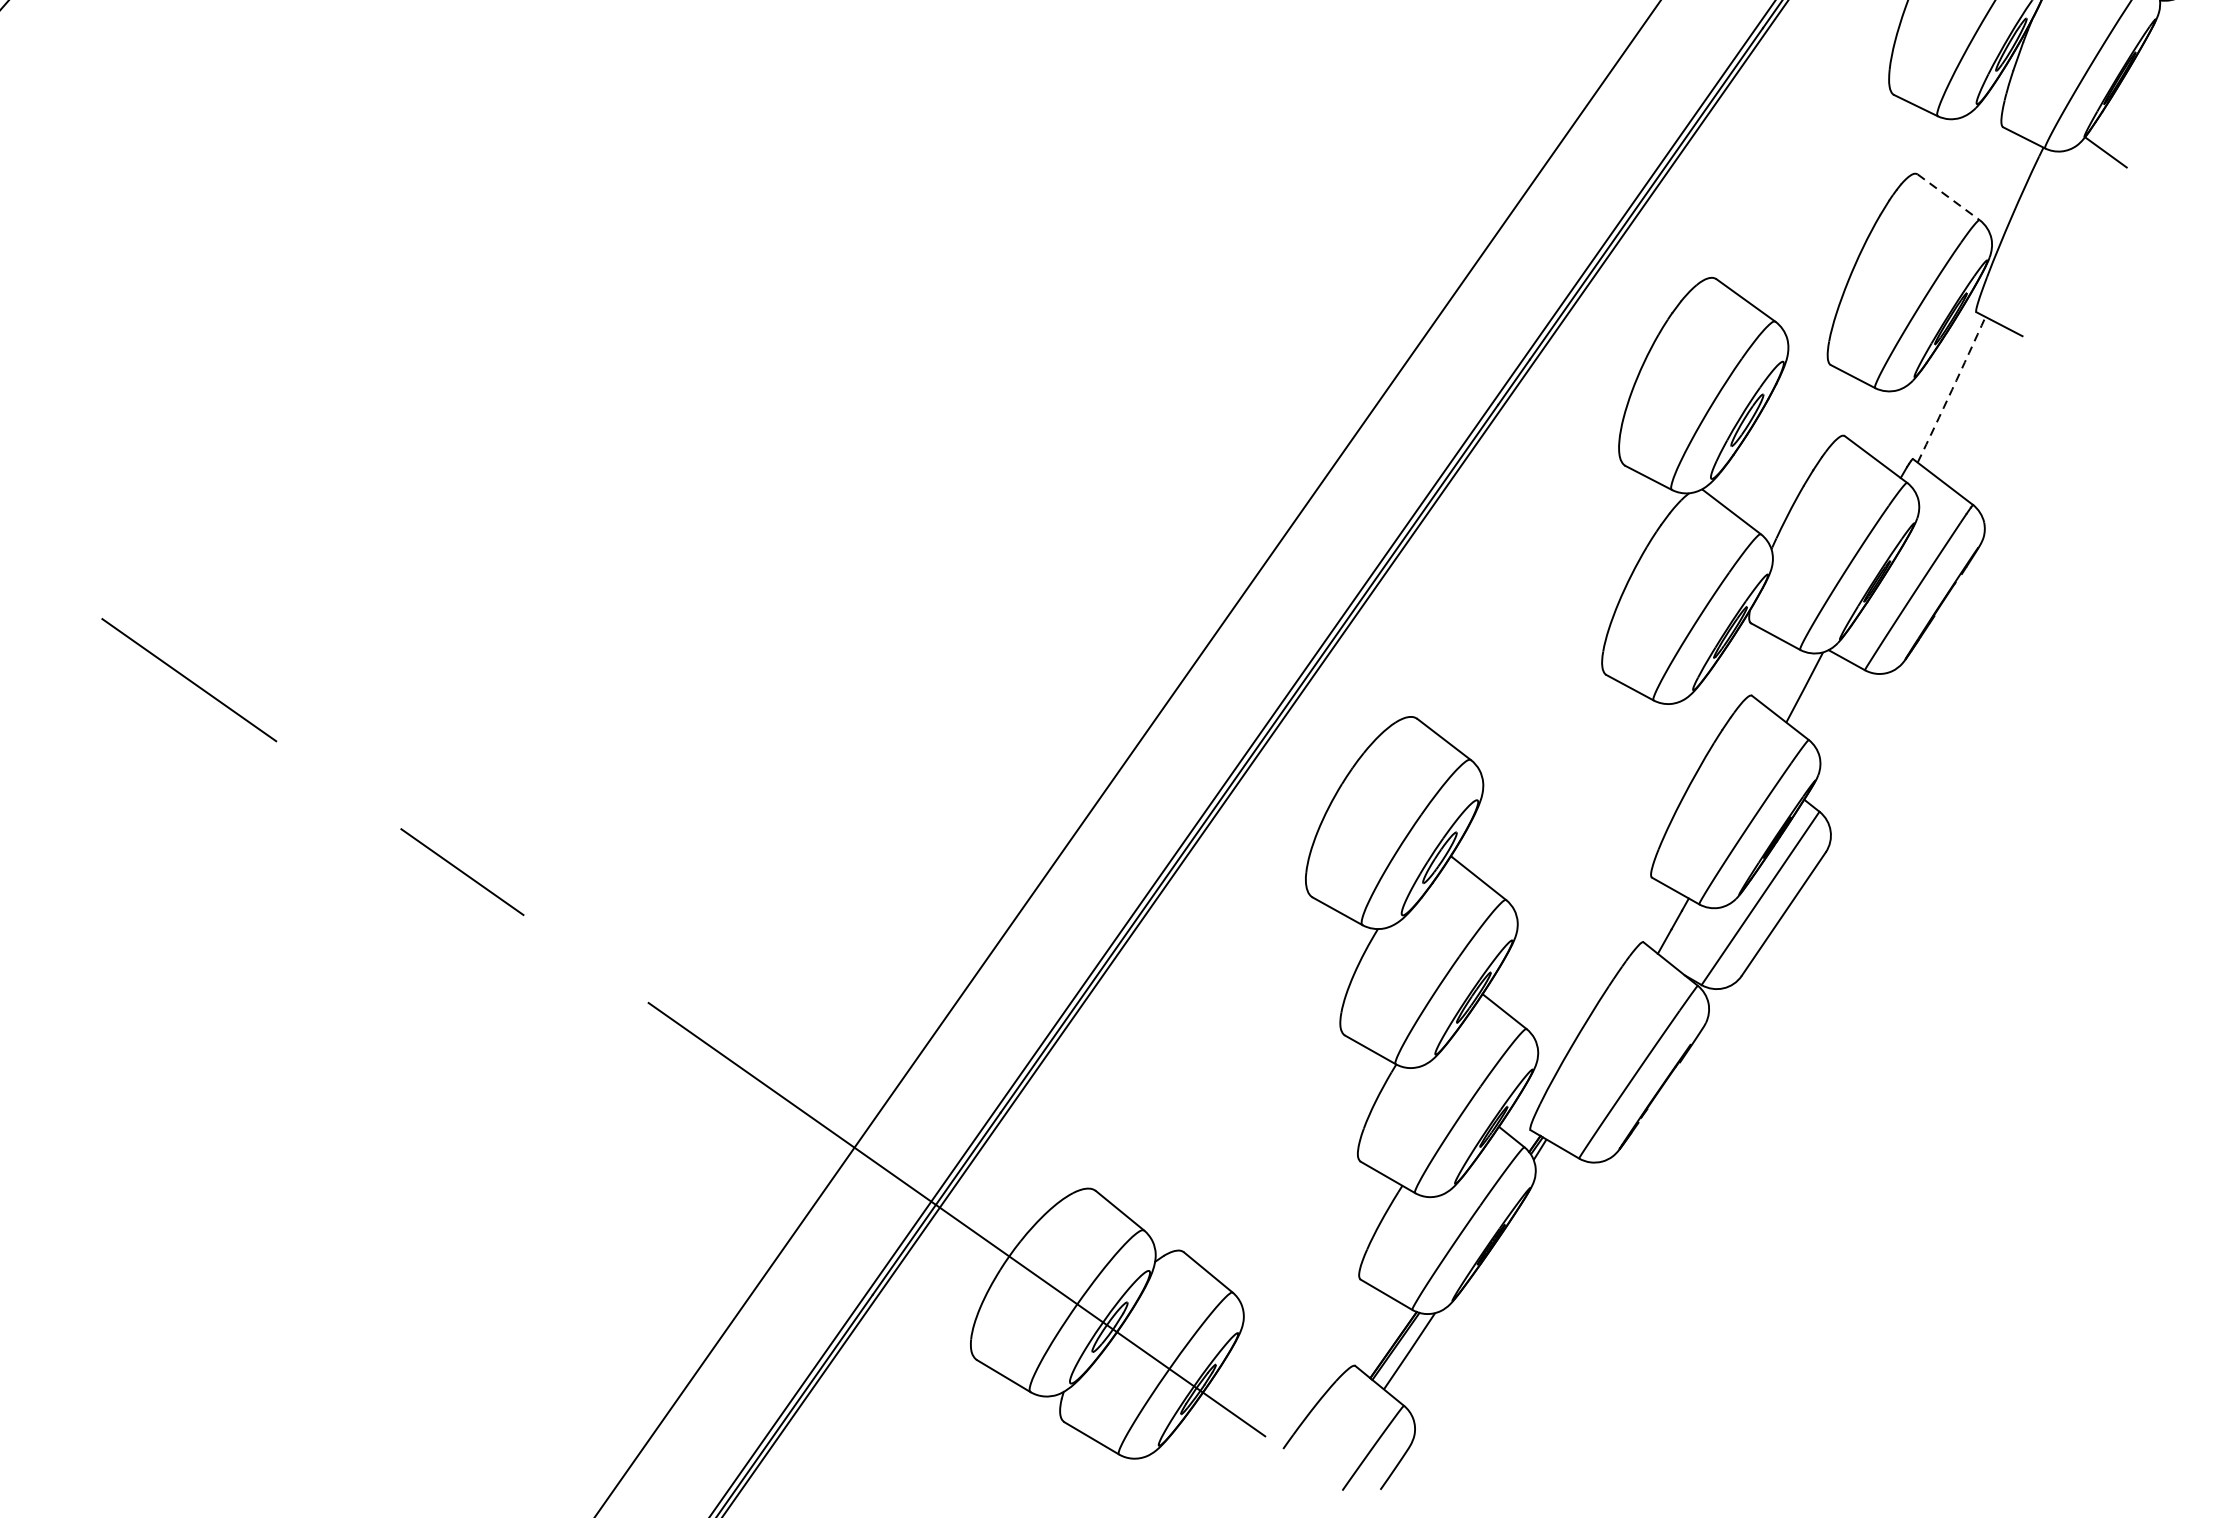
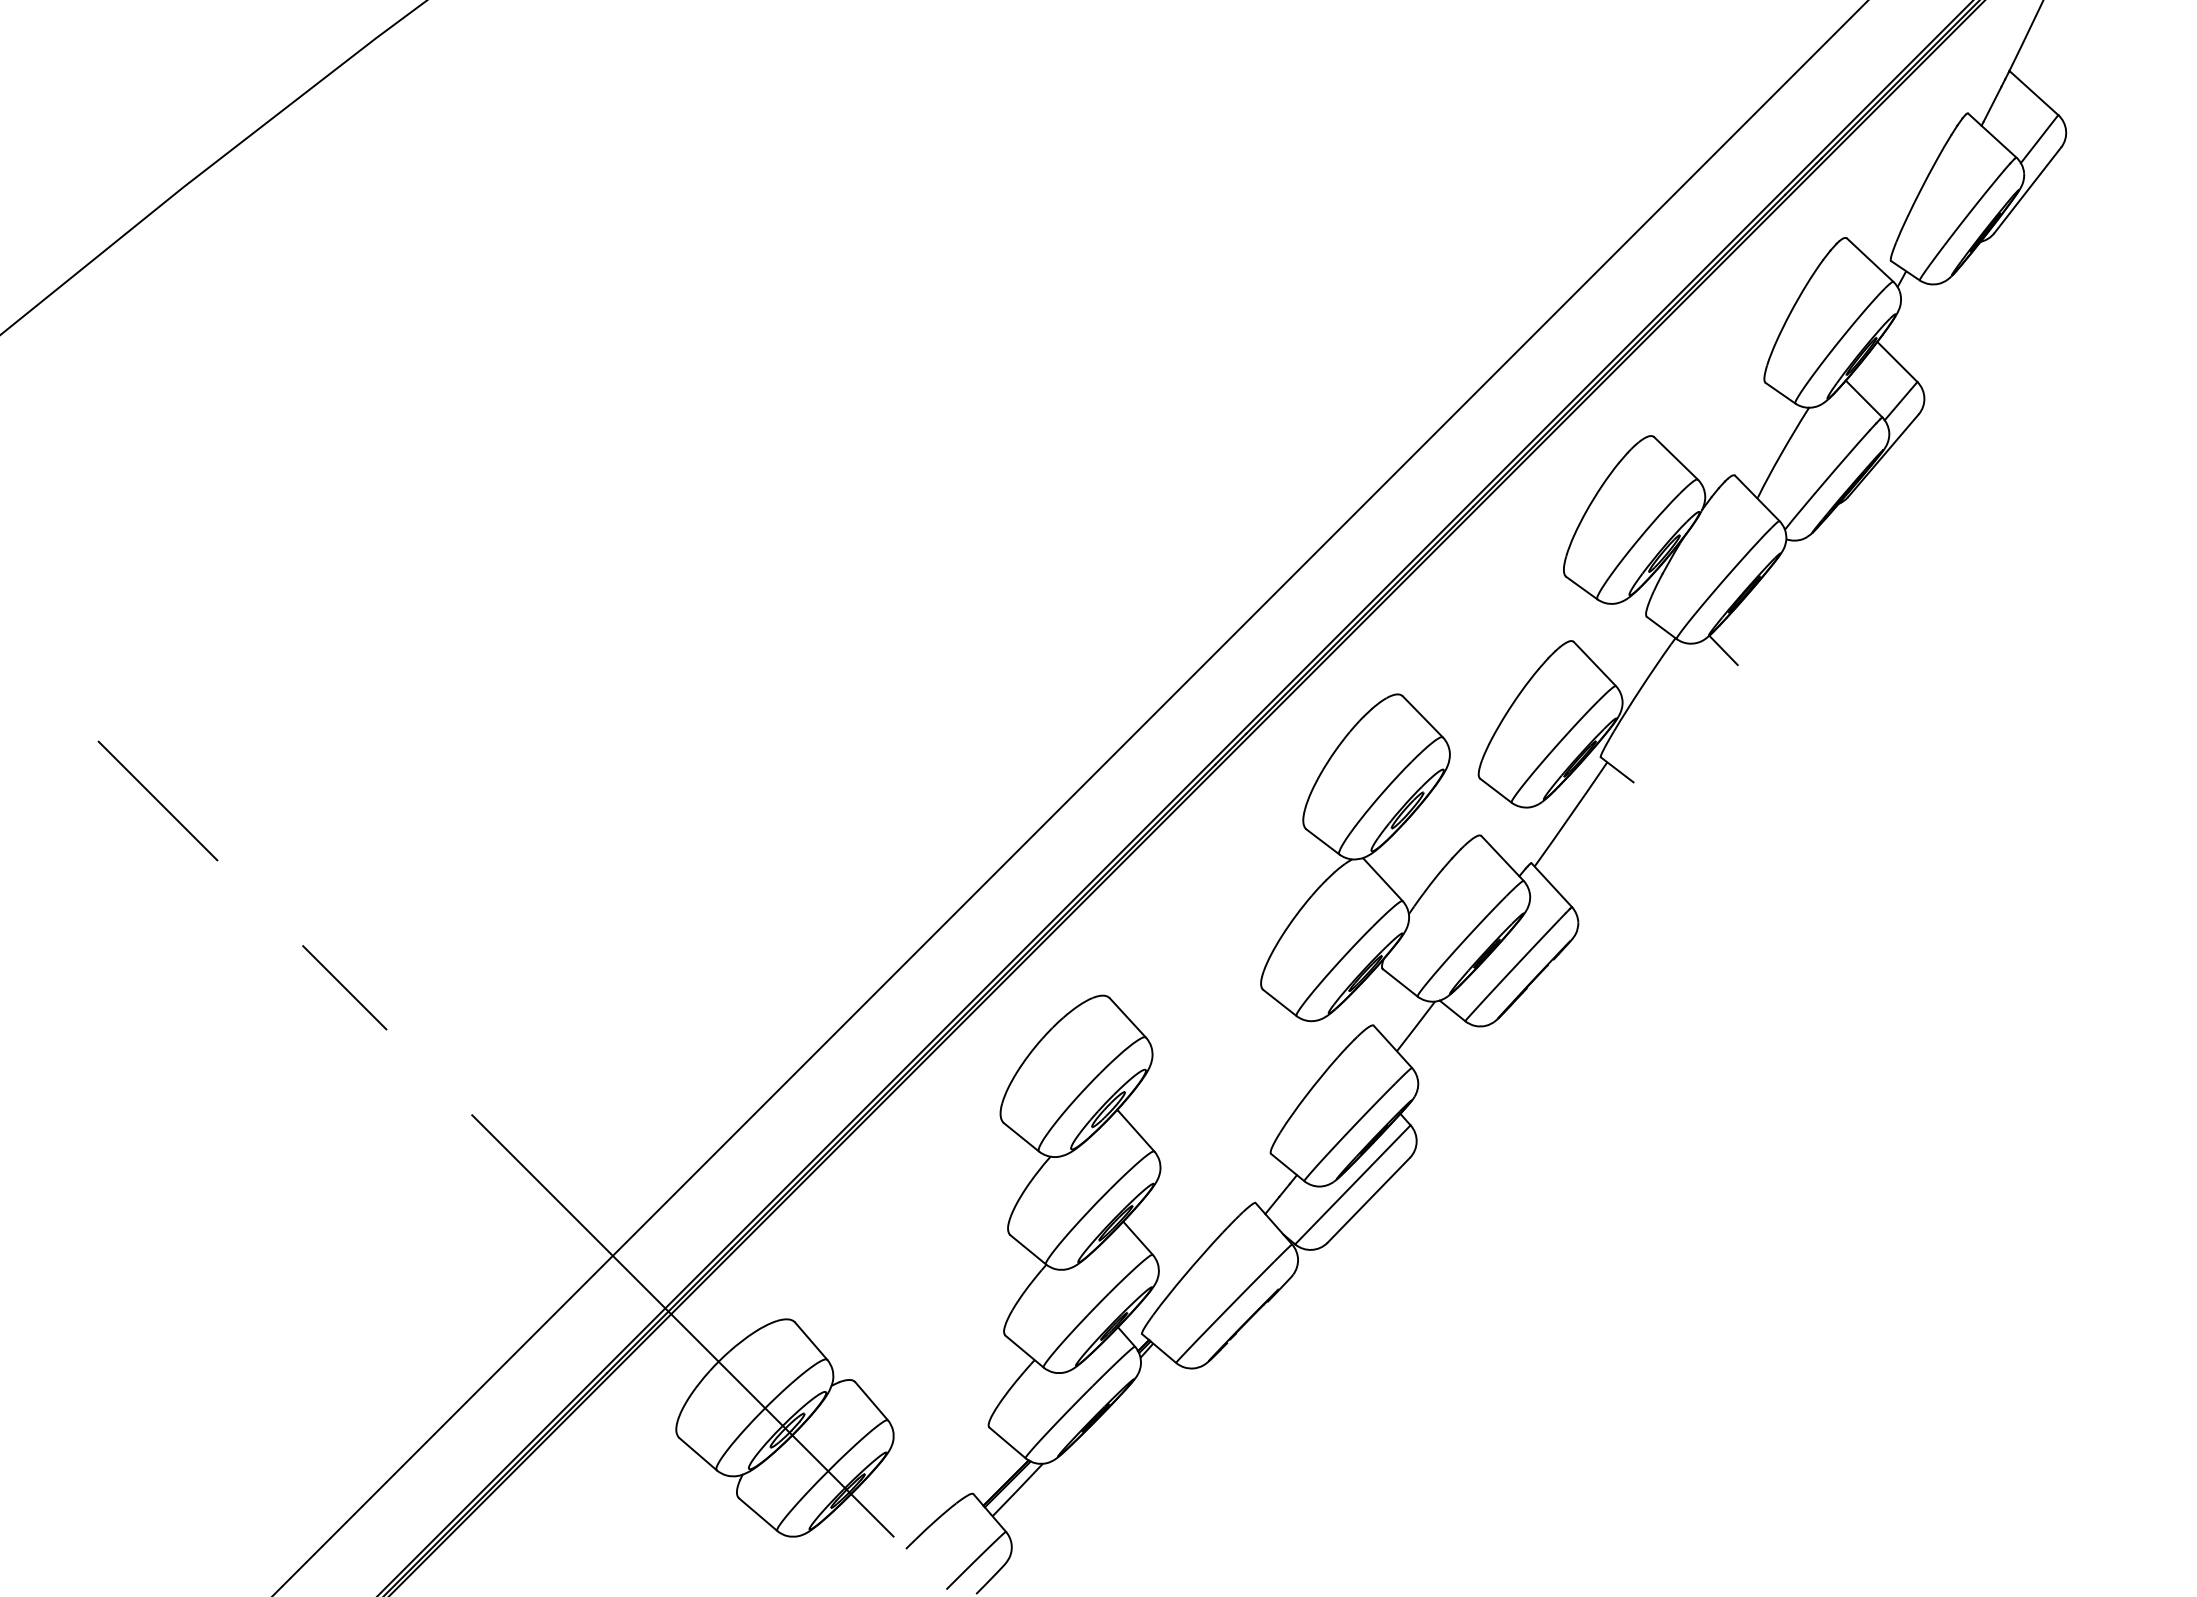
line: (1948, 197) -> (1594, 664), dashed -> solid
arc: (1952, 389) -> (1571, 814), dashed -> solid

